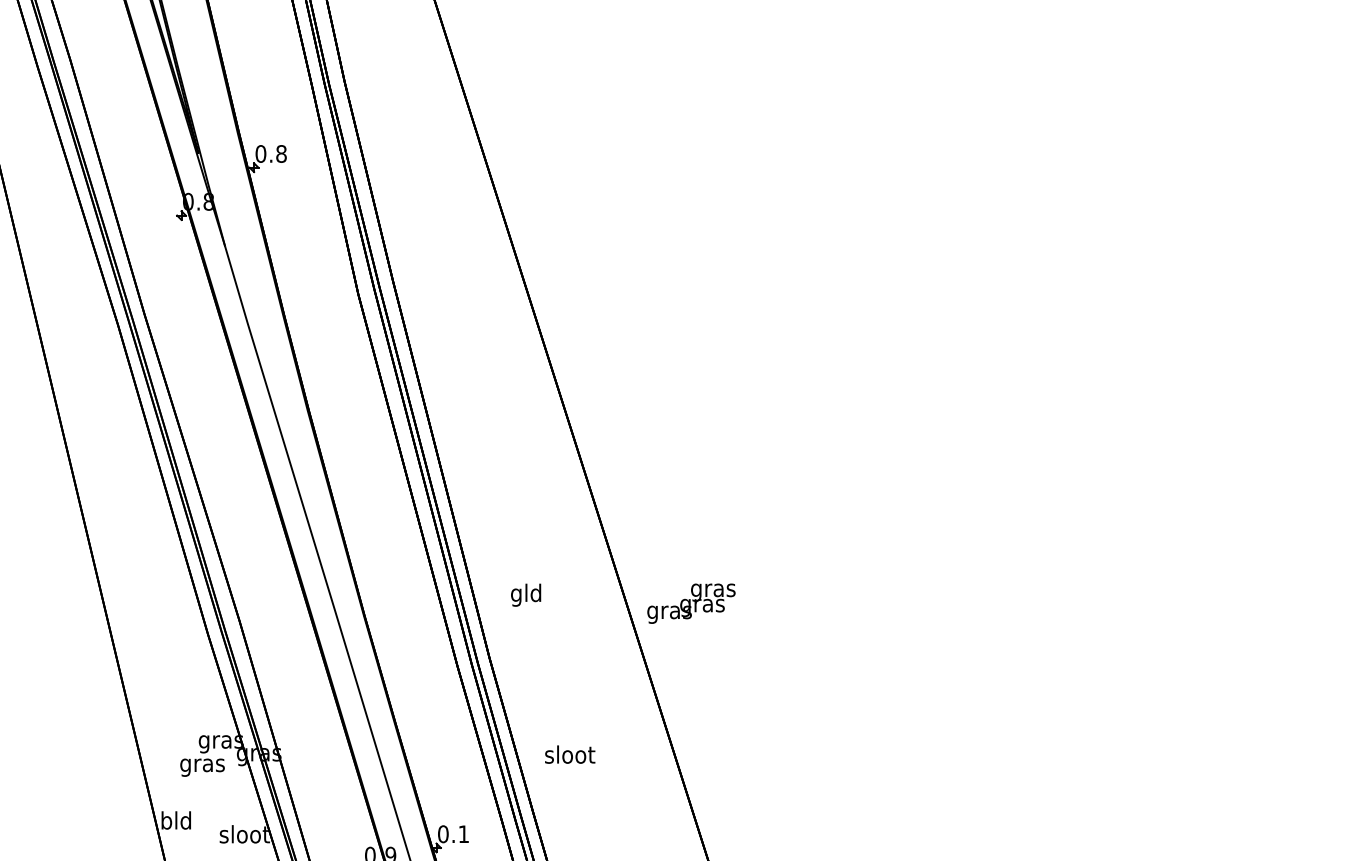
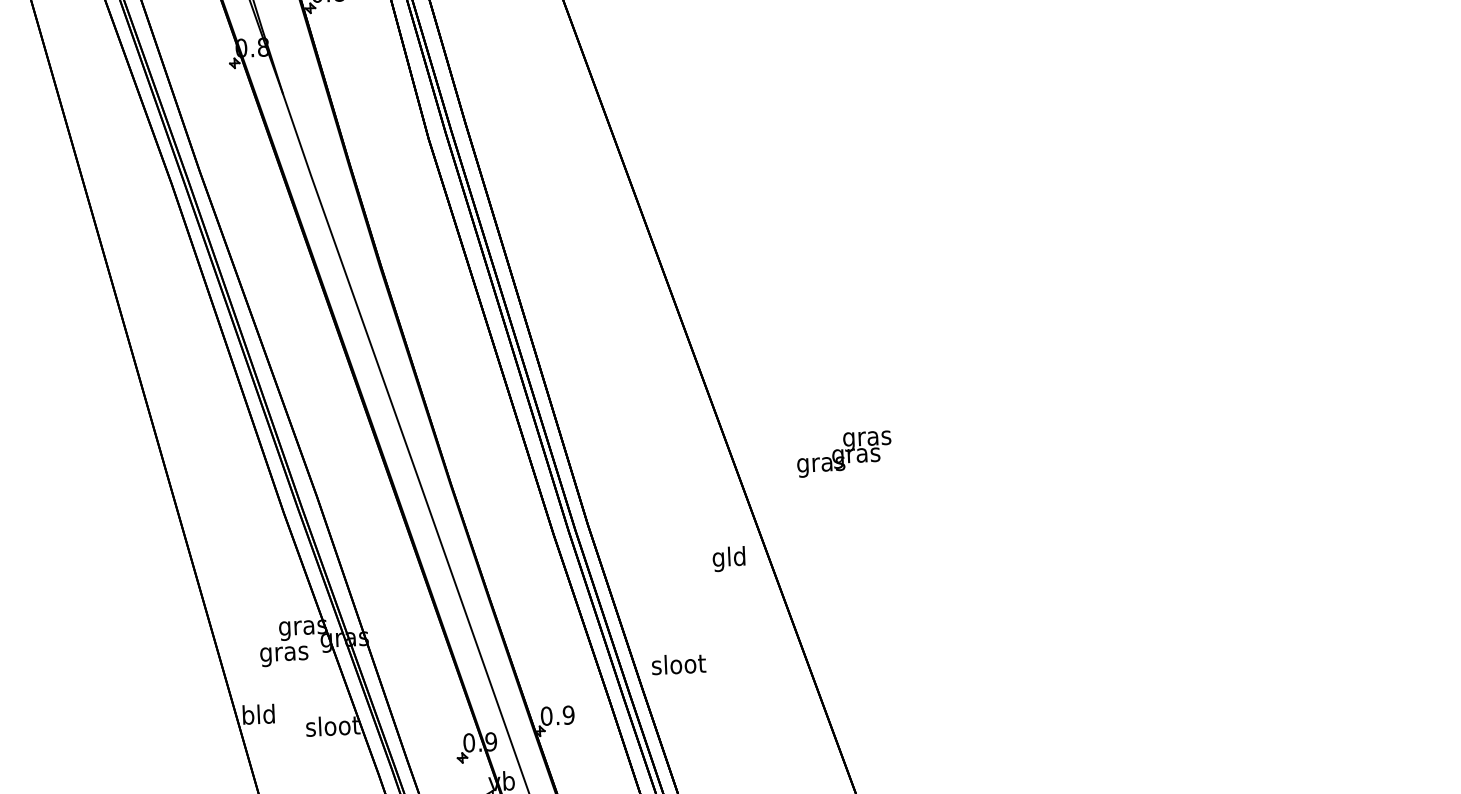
text: (526, 594) -> (729, 558), moved
text: (691, 603) -> (844, 453), moved
text: (570, 754) -> (679, 664), moved
text: (463, 834) -> (568, 715), 0.1 -> 0.9

